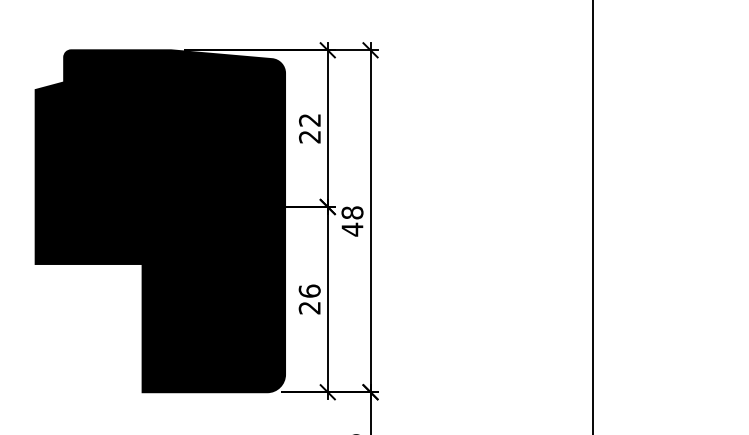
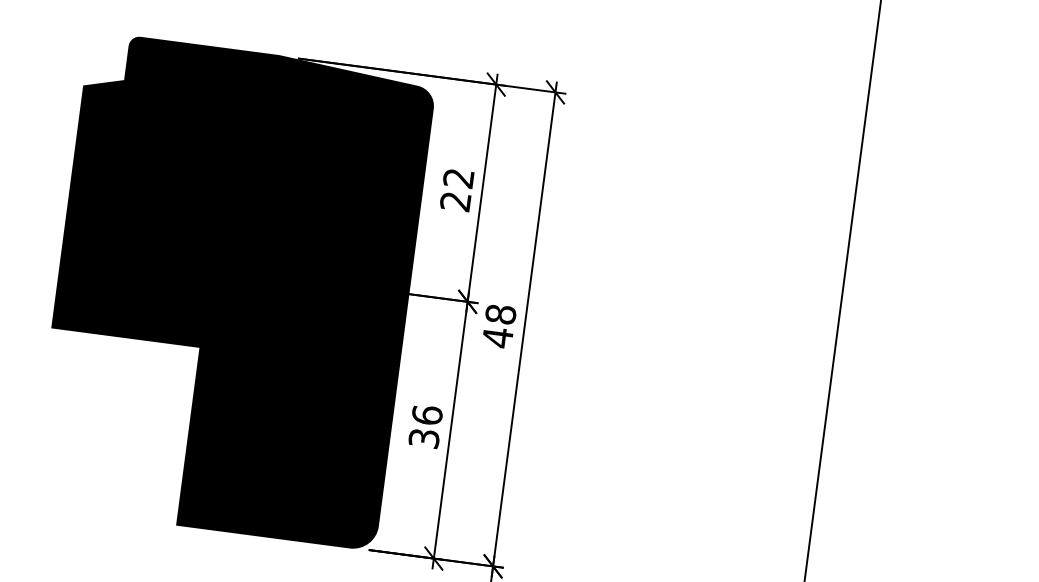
text: (309, 307) -> (423, 437), 26 -> 36

